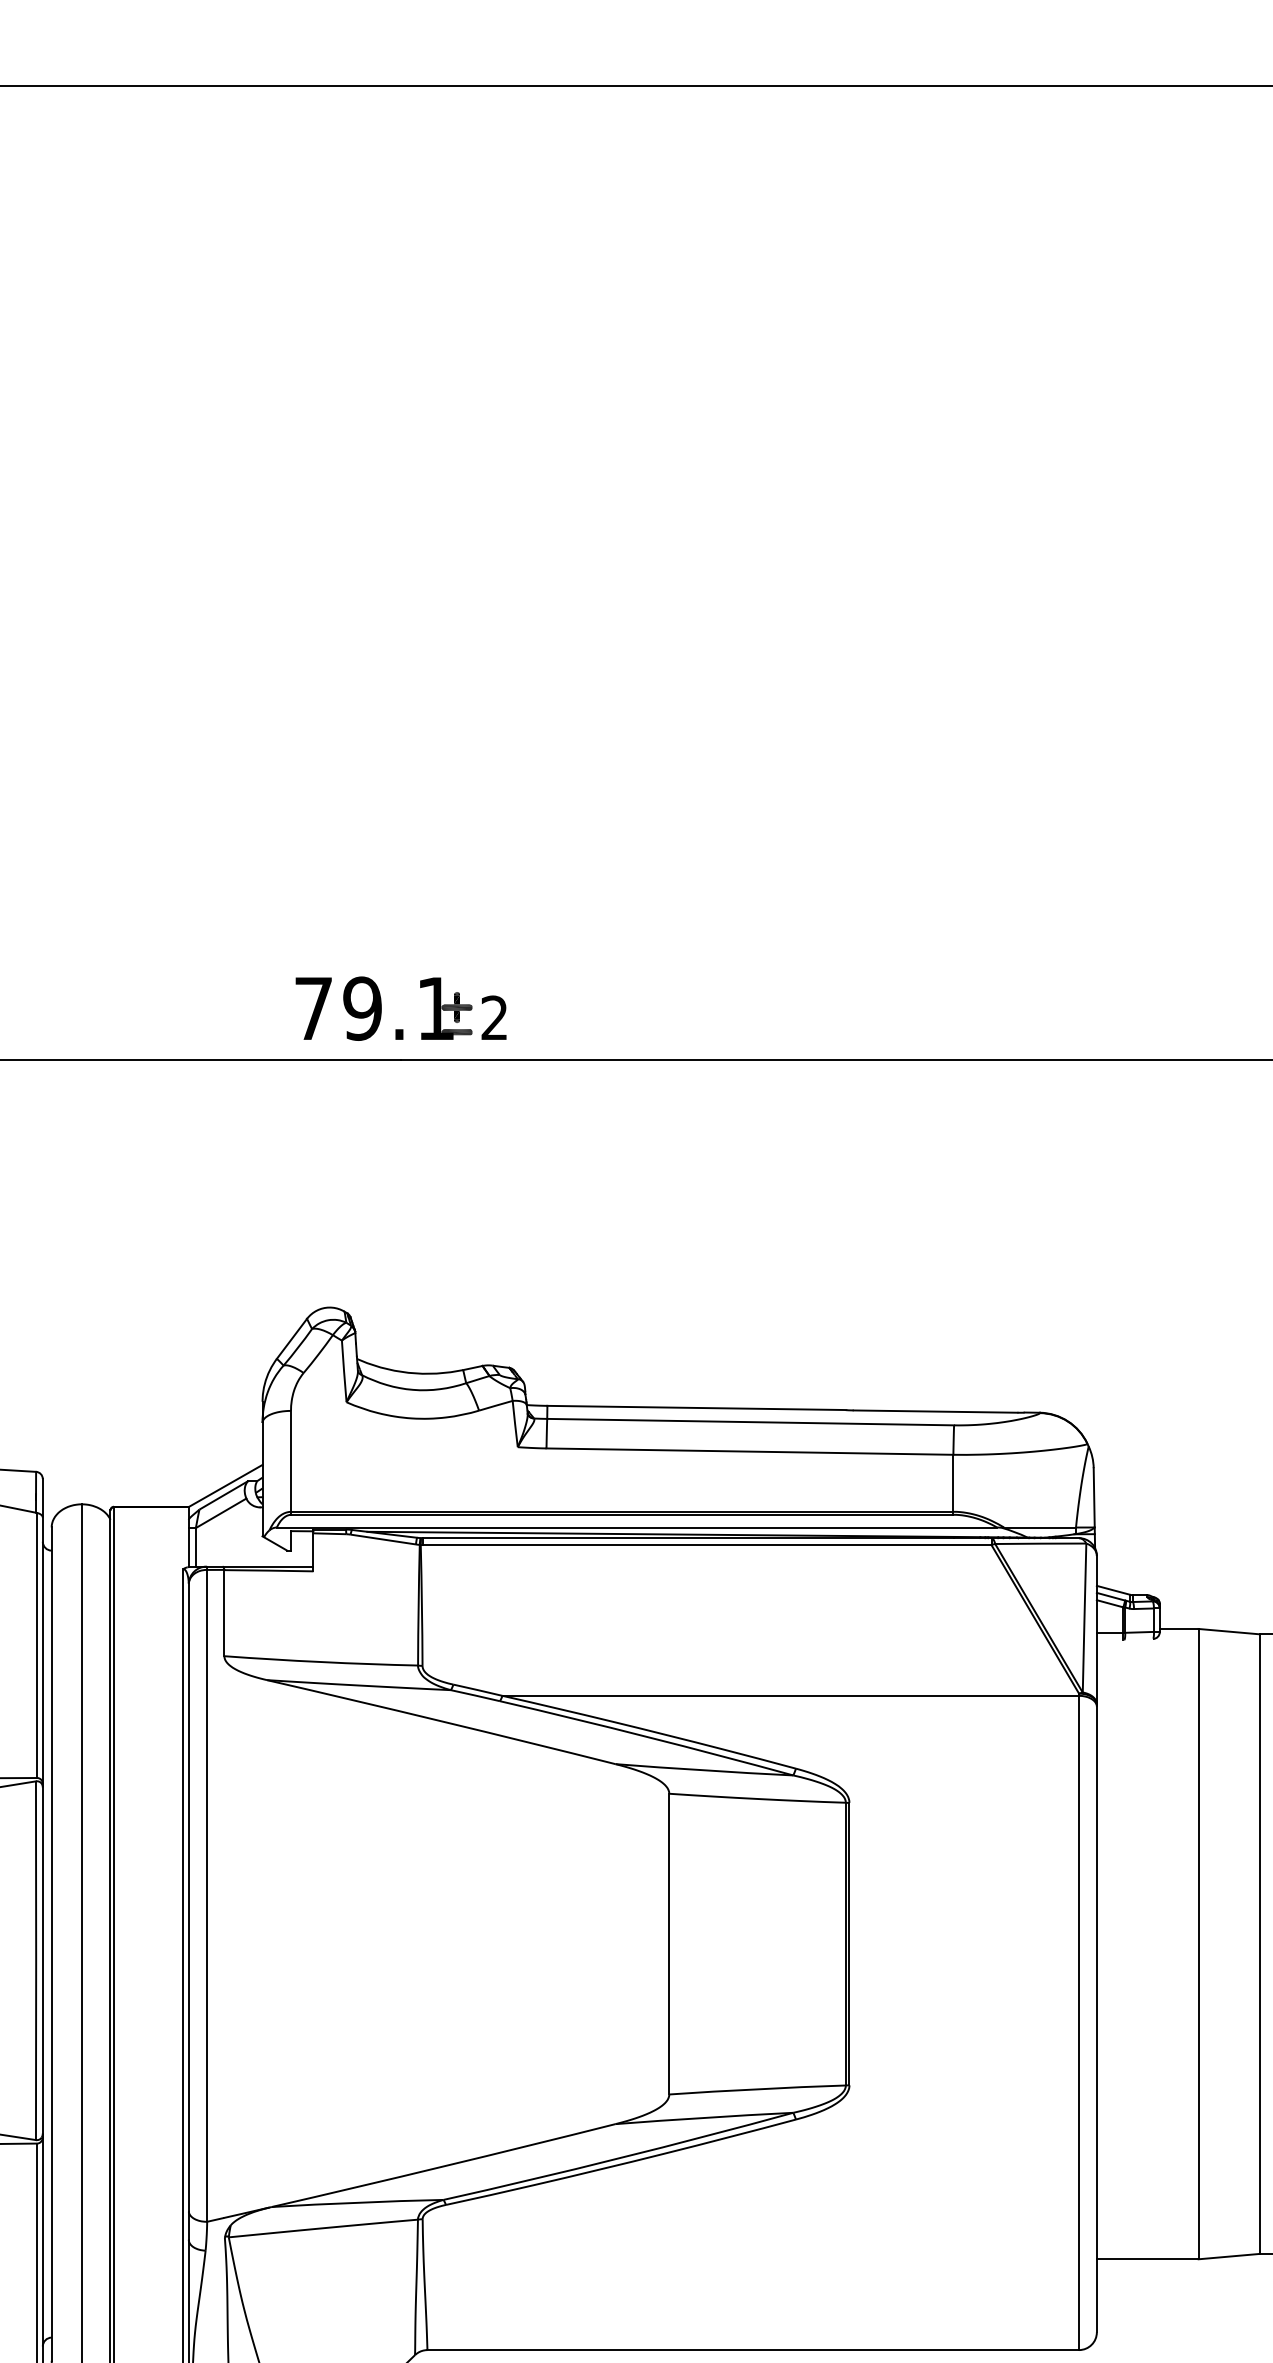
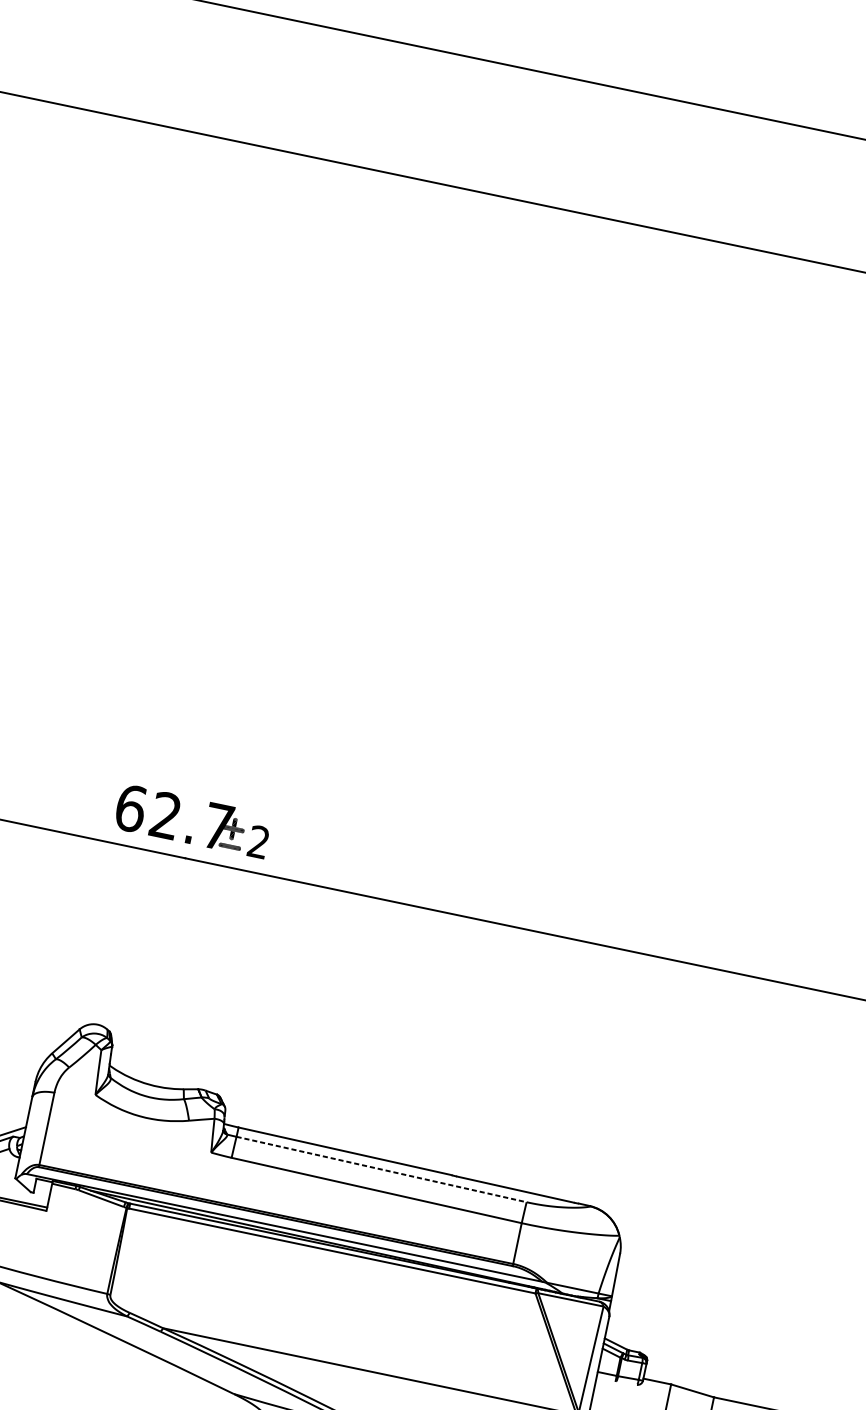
text: (373, 1008) -> (173, 817), 79.1 -> 62.7
line: (751, 1422) -> (382, 1169), solid -> dashed

